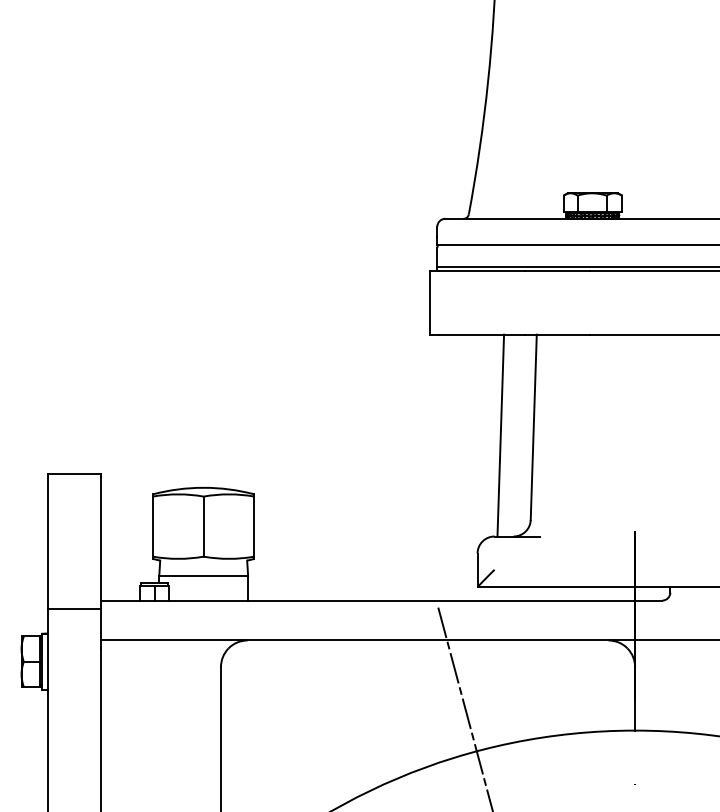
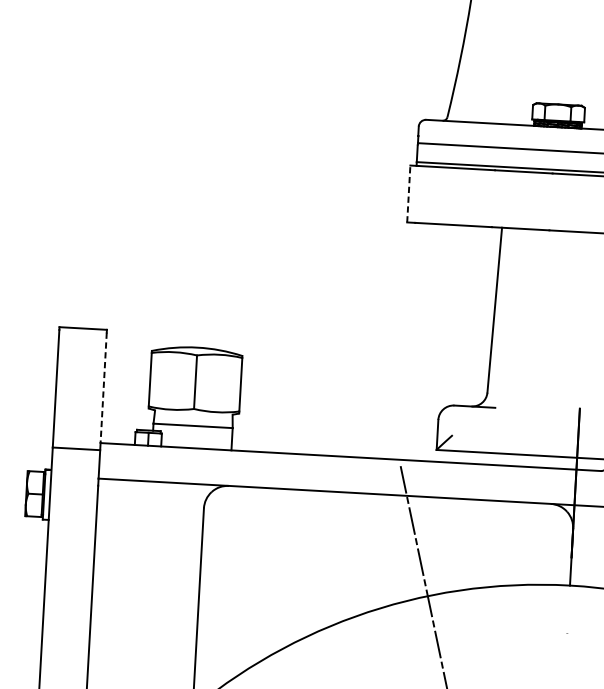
line: (430, 302) -> (408, 193), solid -> dashed
line: (500, 435) -> (464, 315), removed
line: (101, 538) -> (103, 387), solid -> dashed

